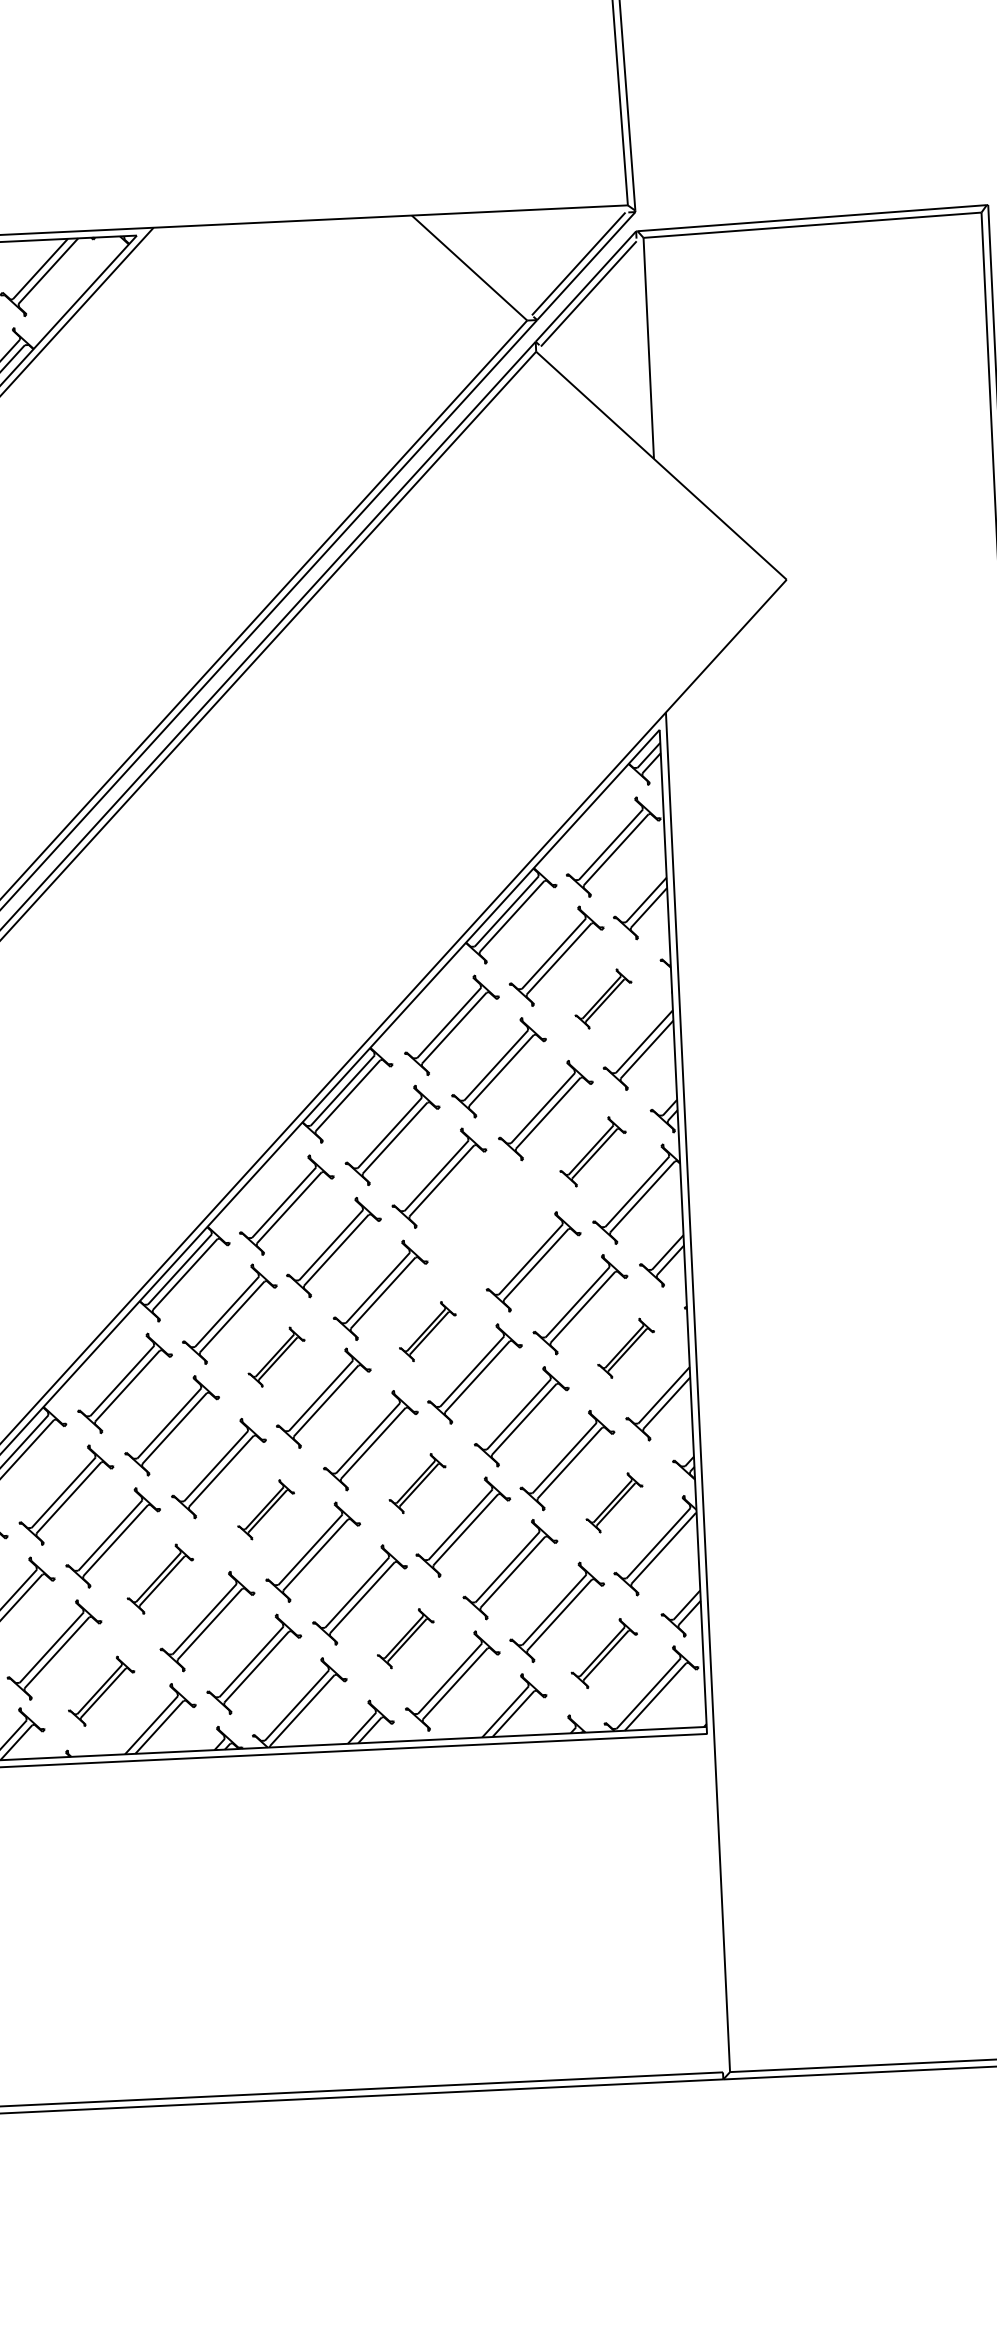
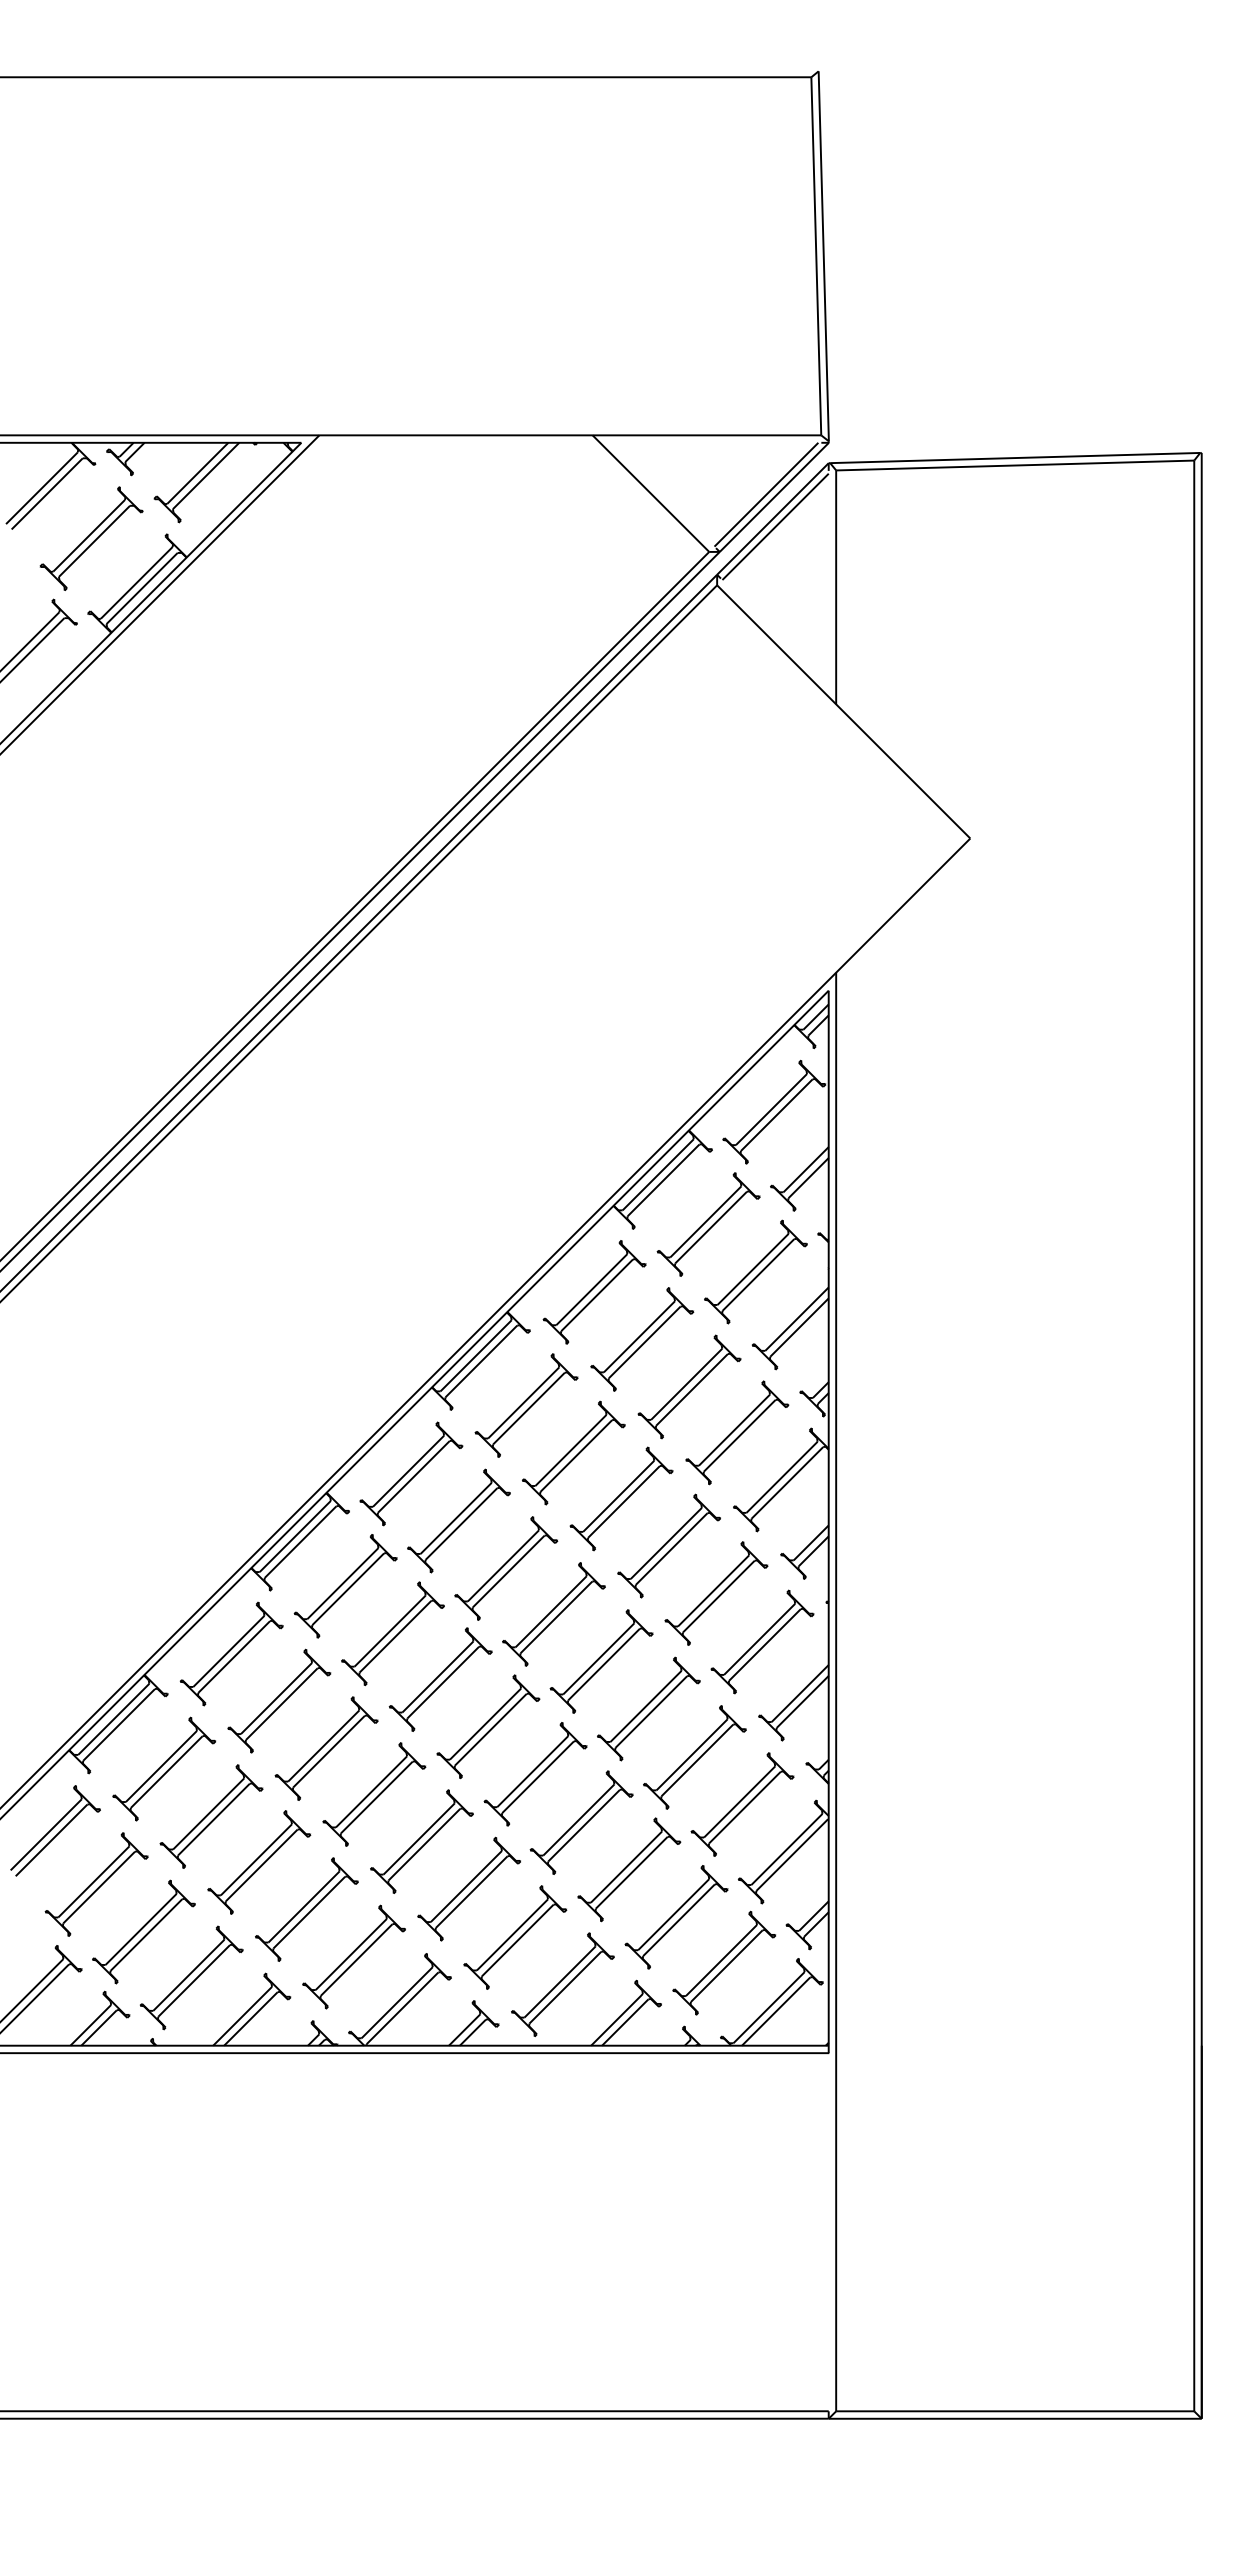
part: (603, 998) -> (755, 1271), size x1.67
part: (593, 1151) -> (737, 1432), size x1.43
part: (486, 1219) -> (621, 1498), added
part: (427, 1331) -> (553, 1614), size x1.67
part: (626, 1347) -> (762, 1641), size x1.67
part: (276, 1356) -> (392, 1633), size x1.67
part: (417, 1483) -> (535, 1774), size x1.67
part: (614, 1502) -> (742, 1804), size x1.67
part: (266, 1509) -> (374, 1794), size x1.67
part: (160, 1579) -> (259, 1862), size x1.43
part: (405, 1638) -> (515, 1937), size x1.67
part: (604, 1652) -> (724, 1962), size x1.43
part: (101, 1690) -> (191, 1977), size x1.43

